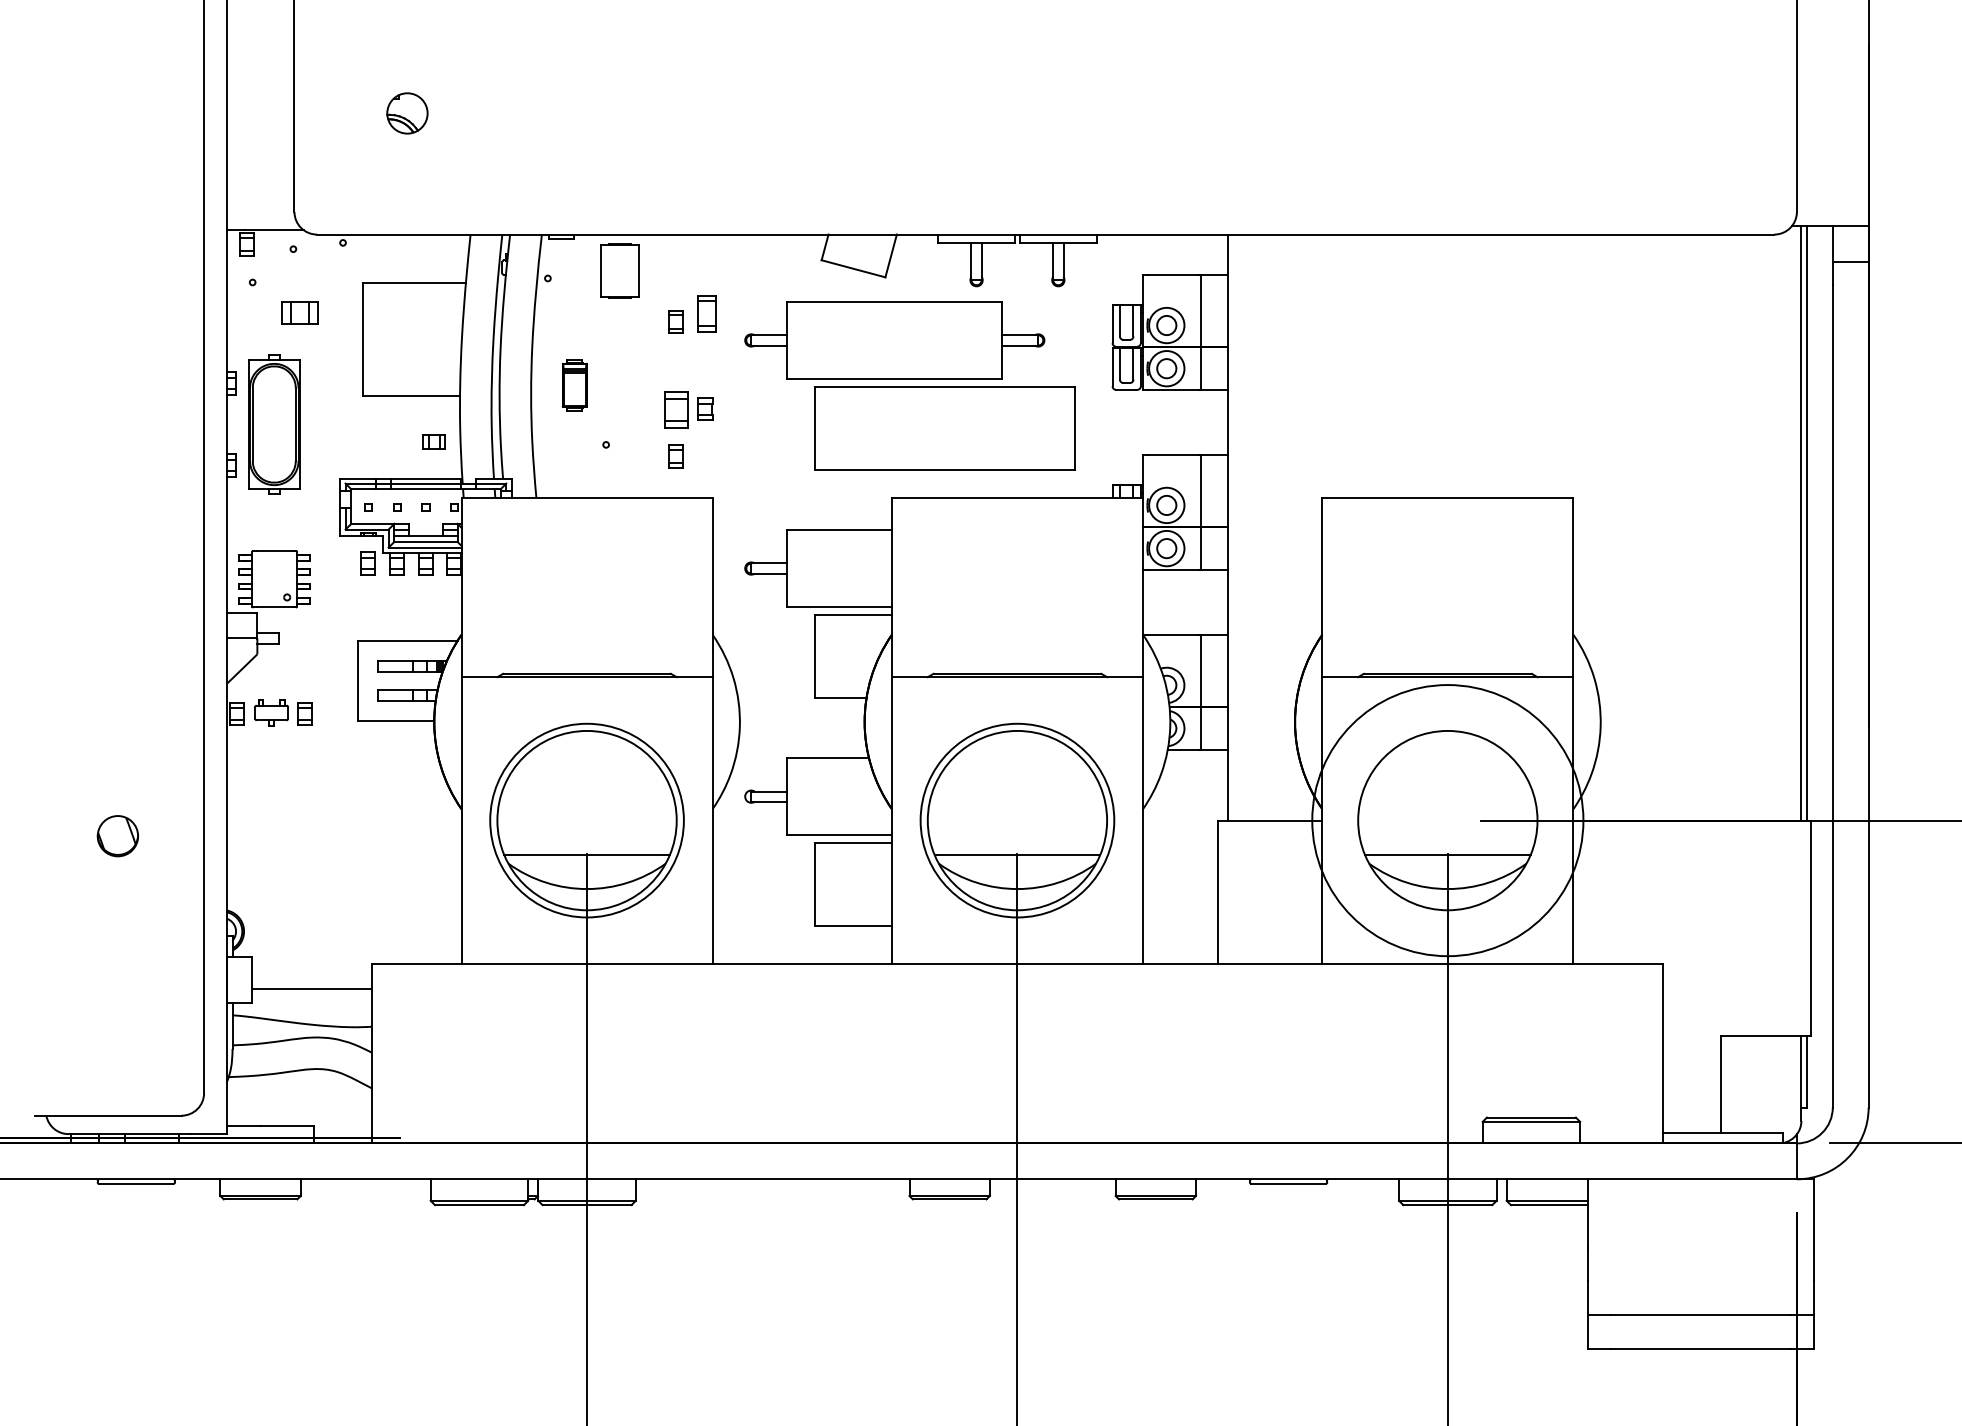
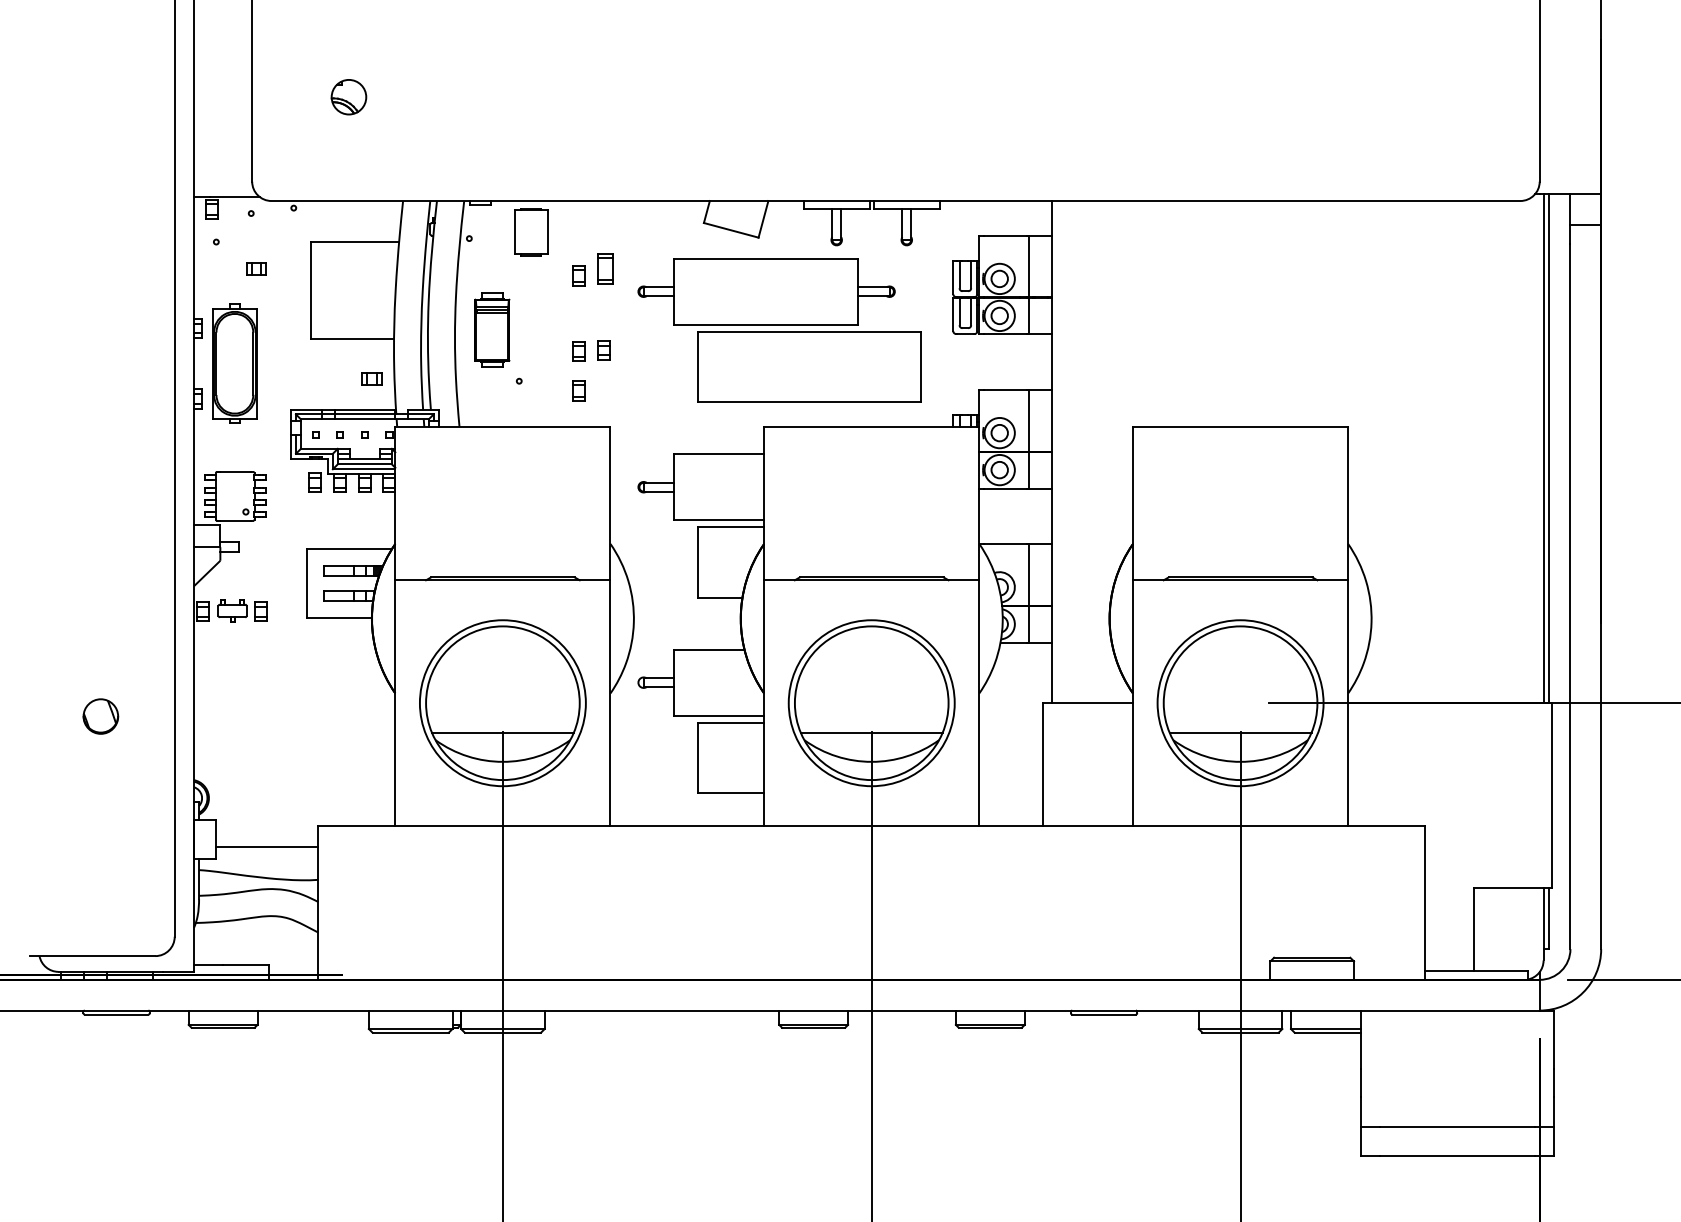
part: (299, 313) -> (256, 268), size x0.62
part: (574, 384) -> (492, 329), size x1.67
part: (675, 410) -> (578, 351), size x0.62
circle: (1447, 820) -> (1240, 703), size x0.71

